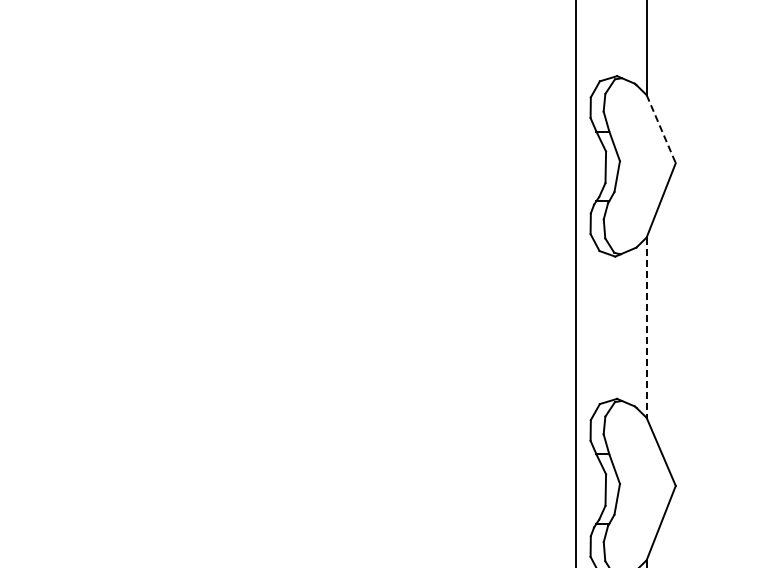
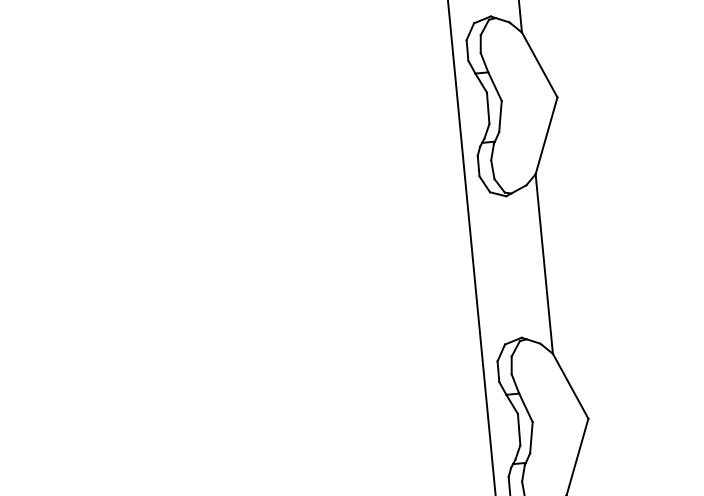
line: (661, 129) -> (540, 65), dashed -> solid
line: (646, 328) -> (544, 264), dashed -> solid

